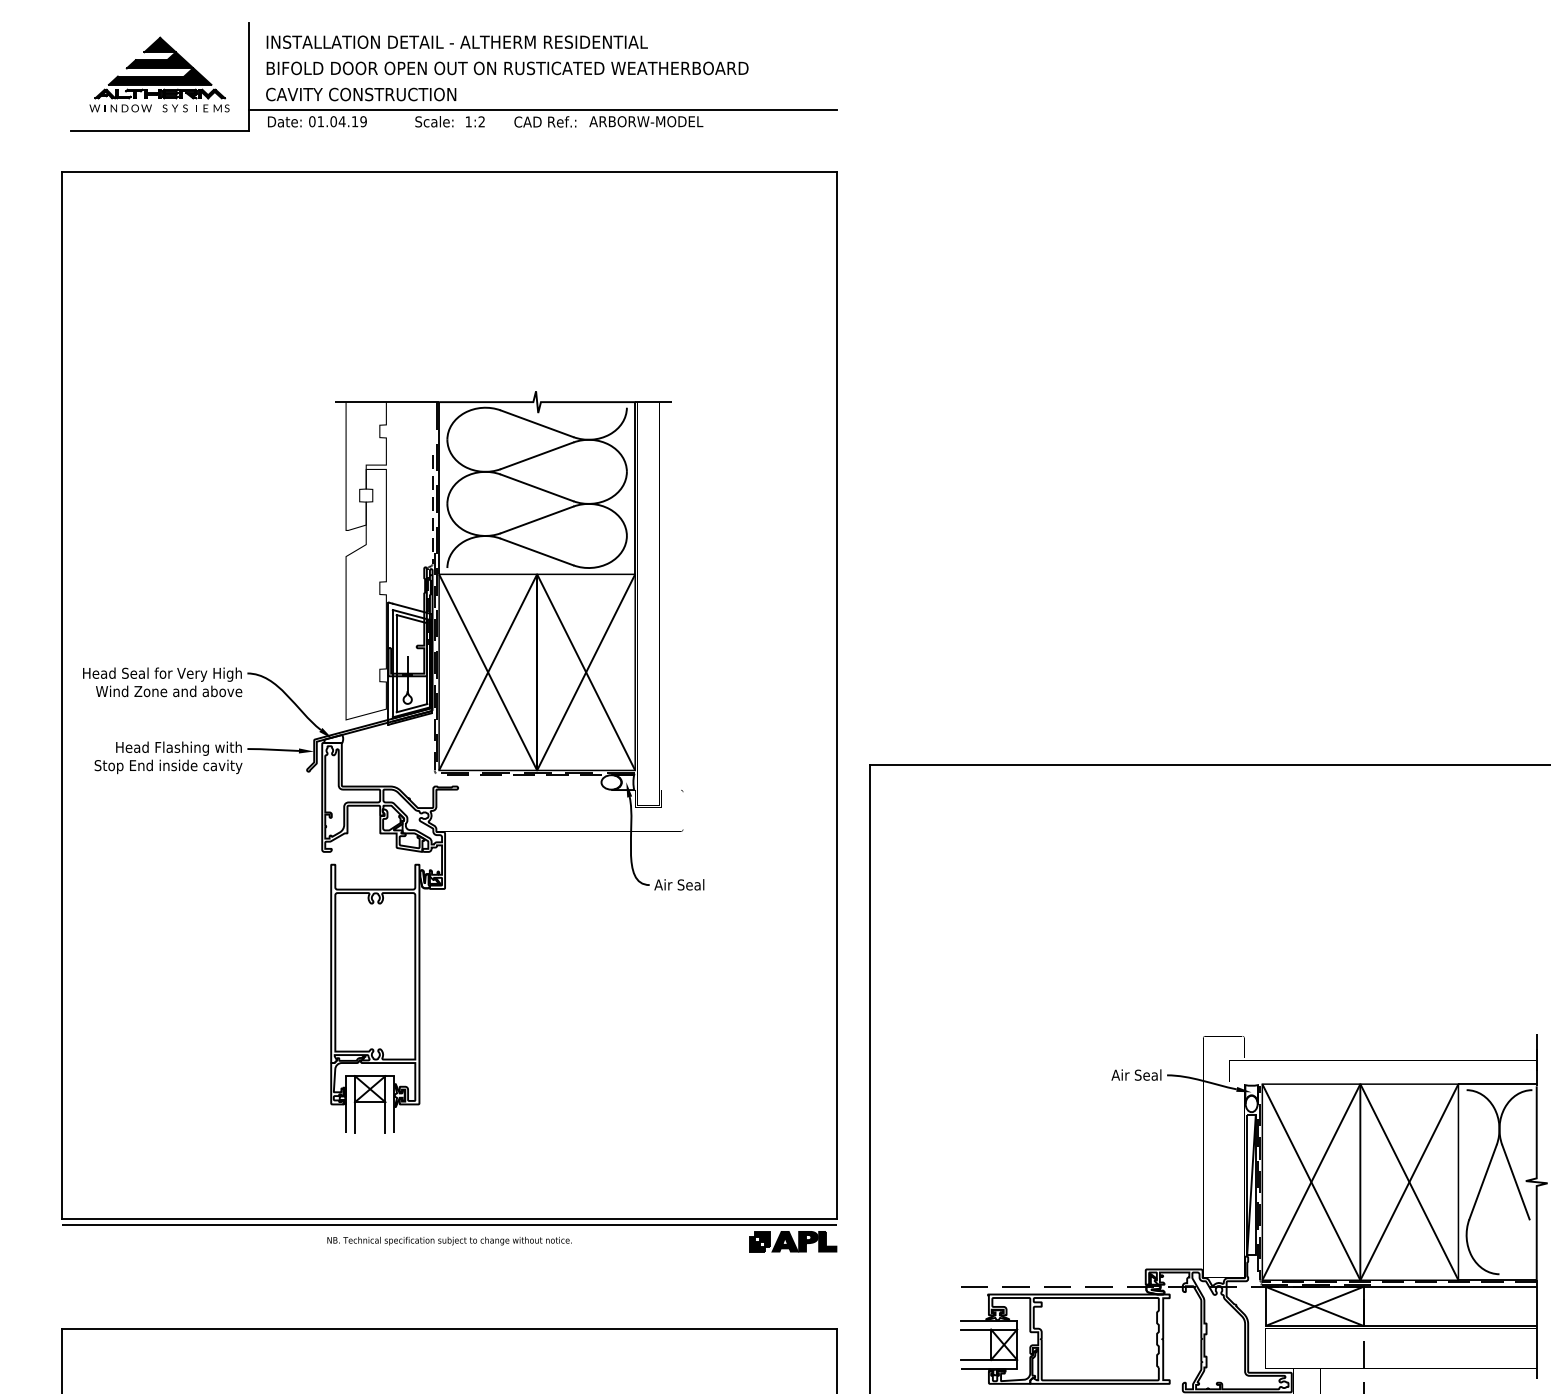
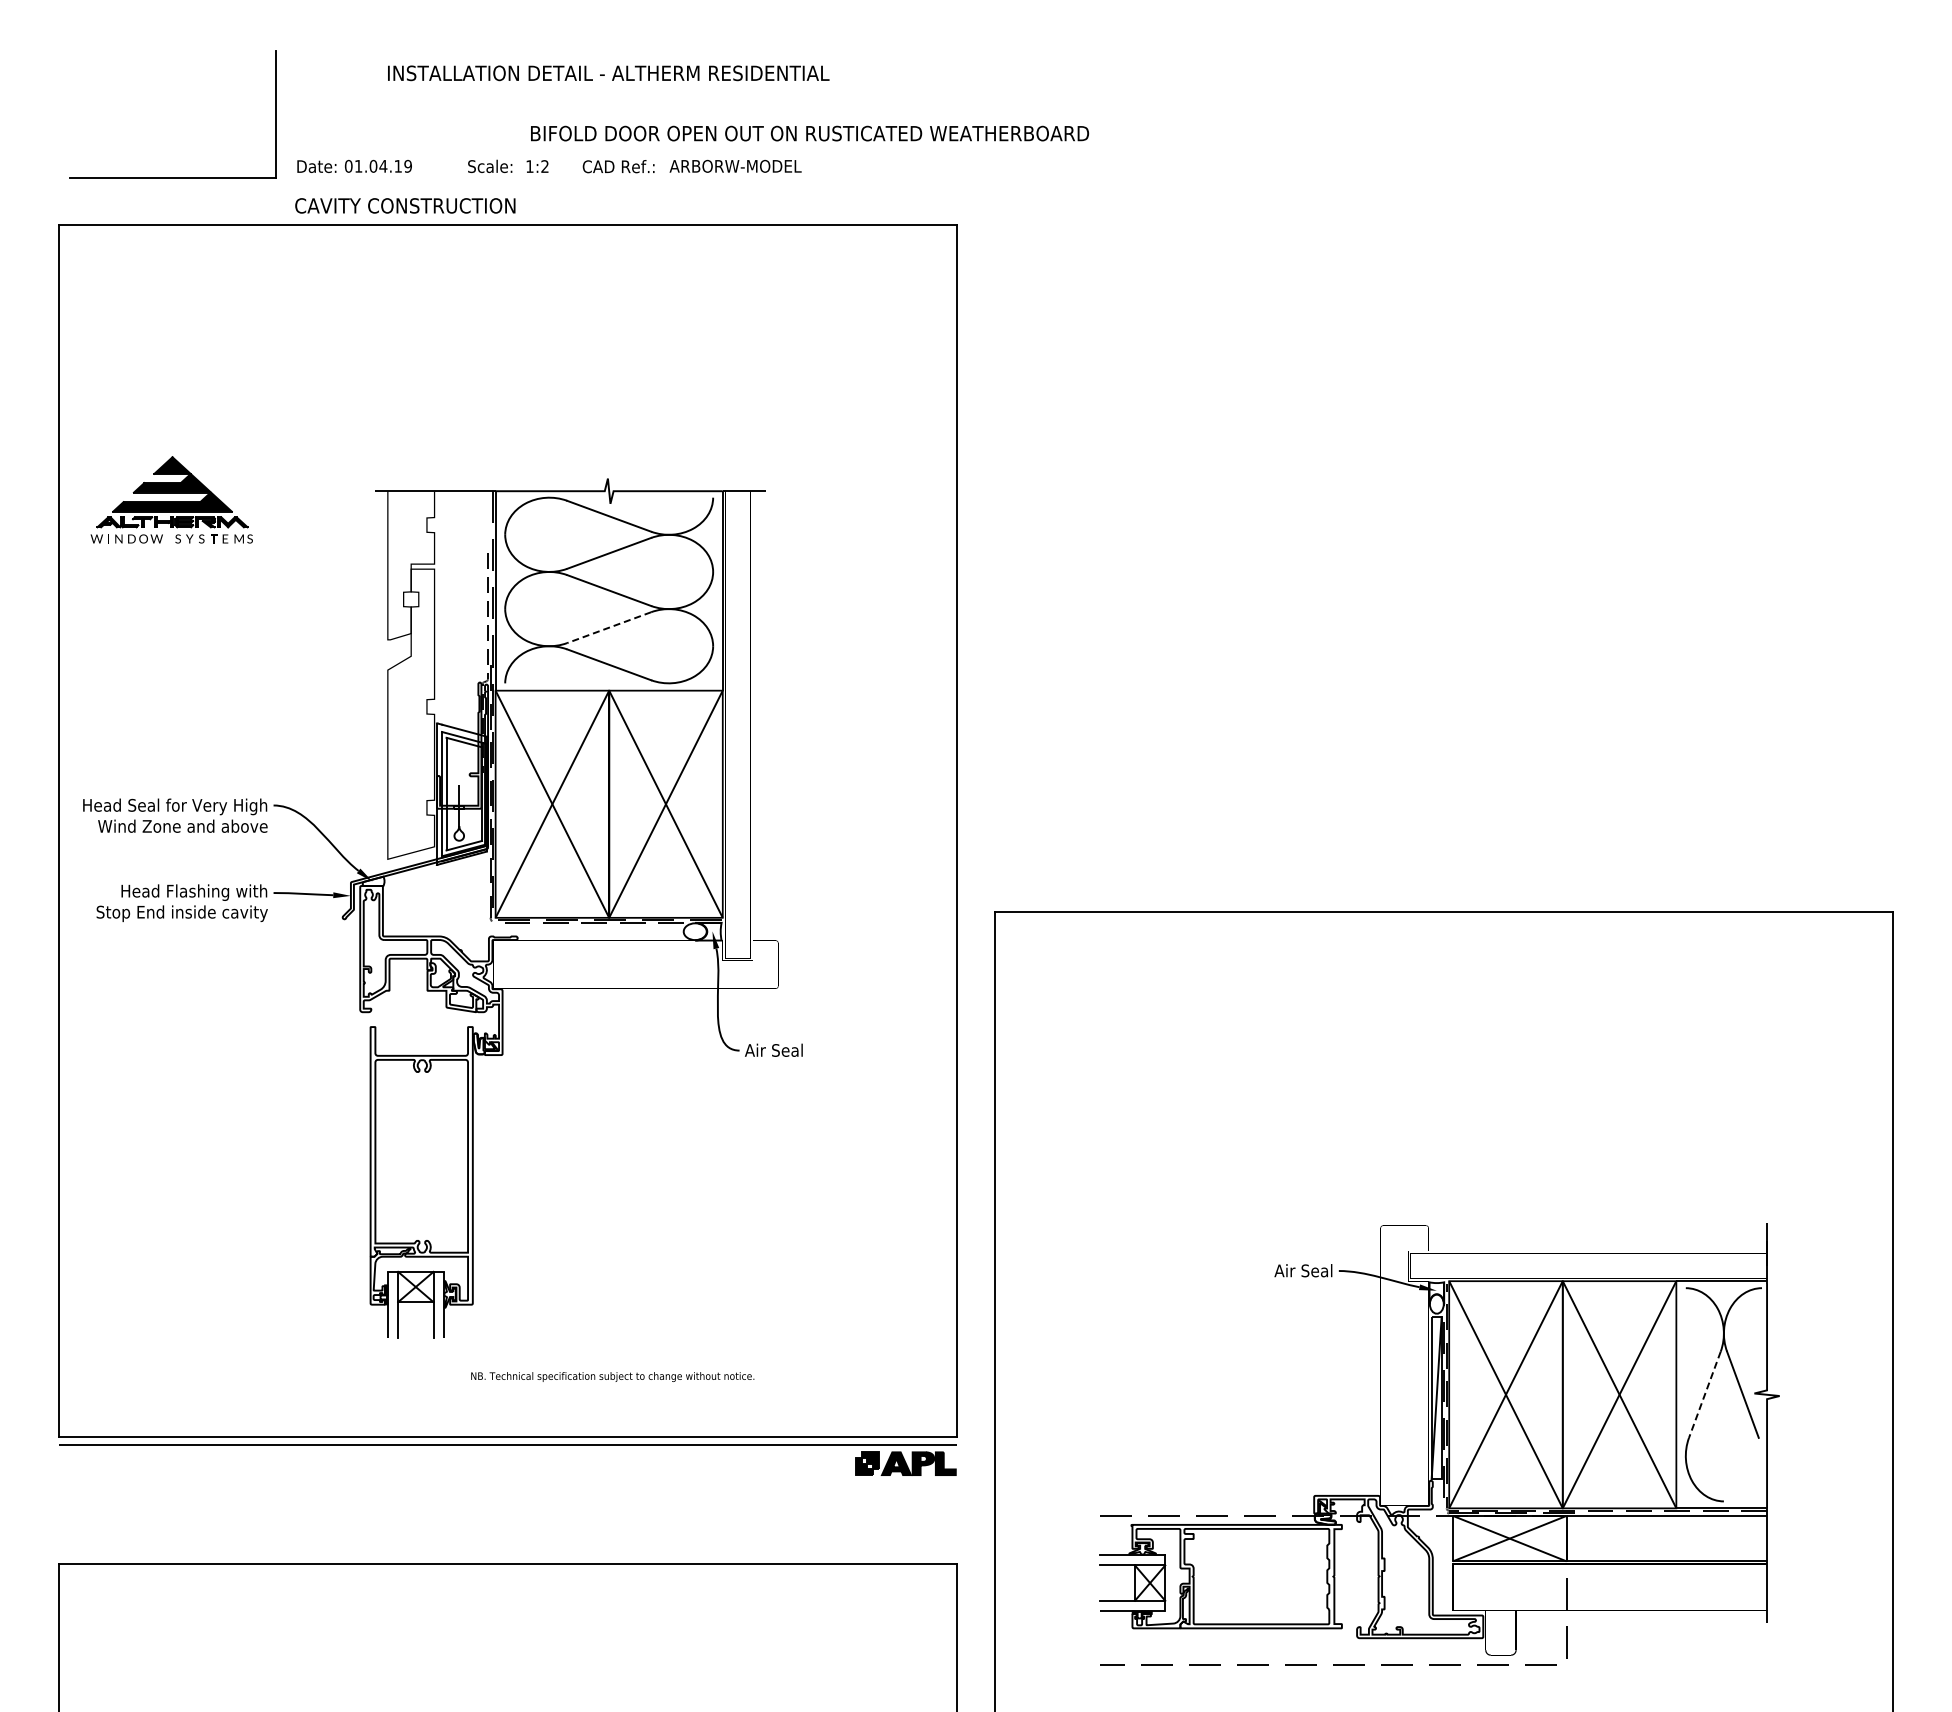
text: (457, 42) -> (608, 73), moved
text: (508, 68) -> (810, 133), moved
part: (159, 74) -> (171, 499), moved
text: (361, 94) -> (405, 205), moved
line: (543, 109) -> (616, 152), removed
line: (537, 519) -> (609, 627), solid -> dashed
line: (1482, 1181) -> (1704, 1394), solid -> dashed
text: (449, 1240) -> (612, 1376), moved

